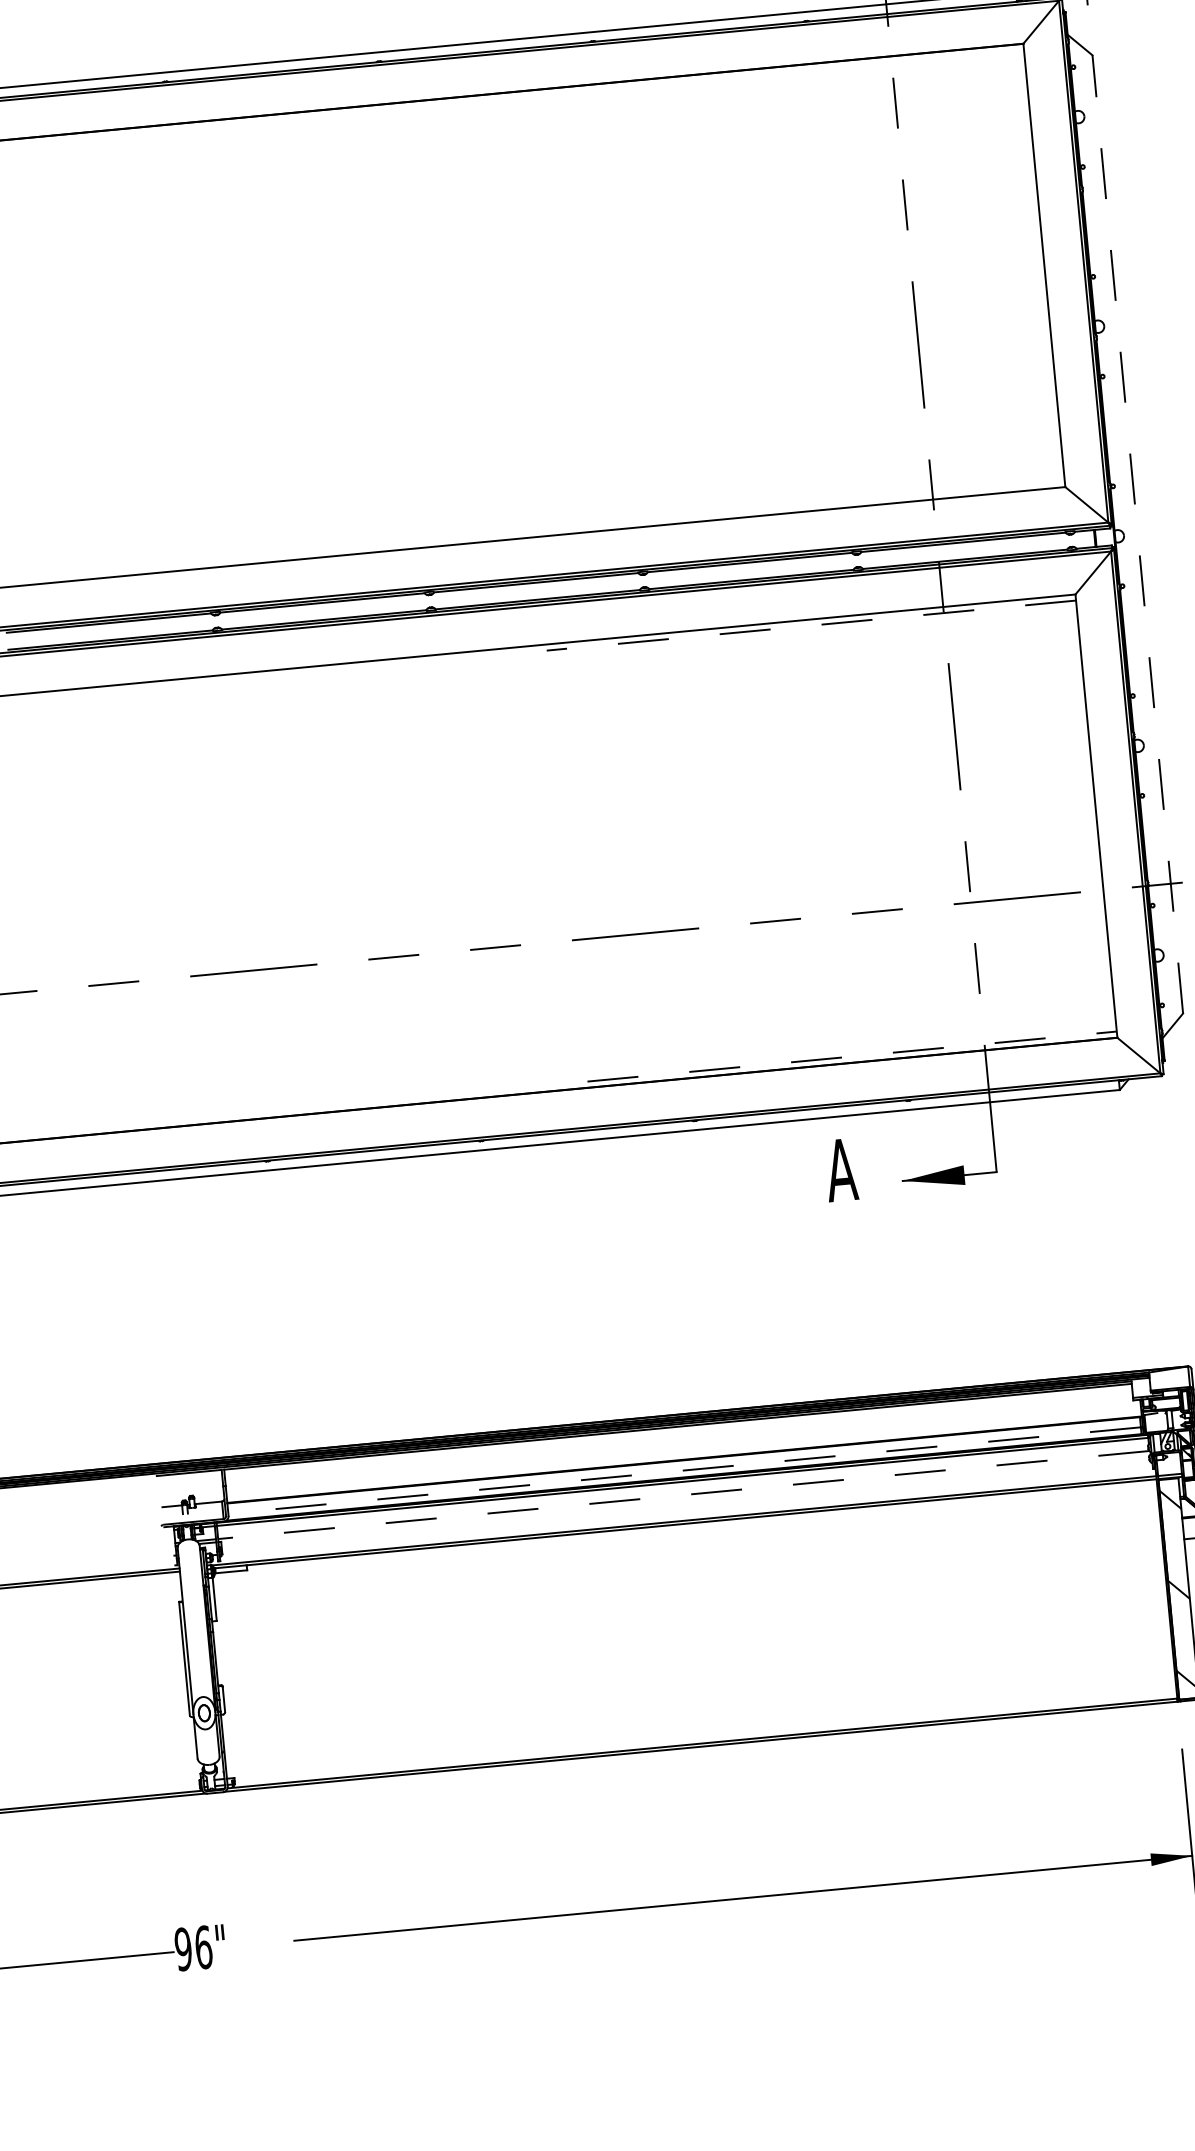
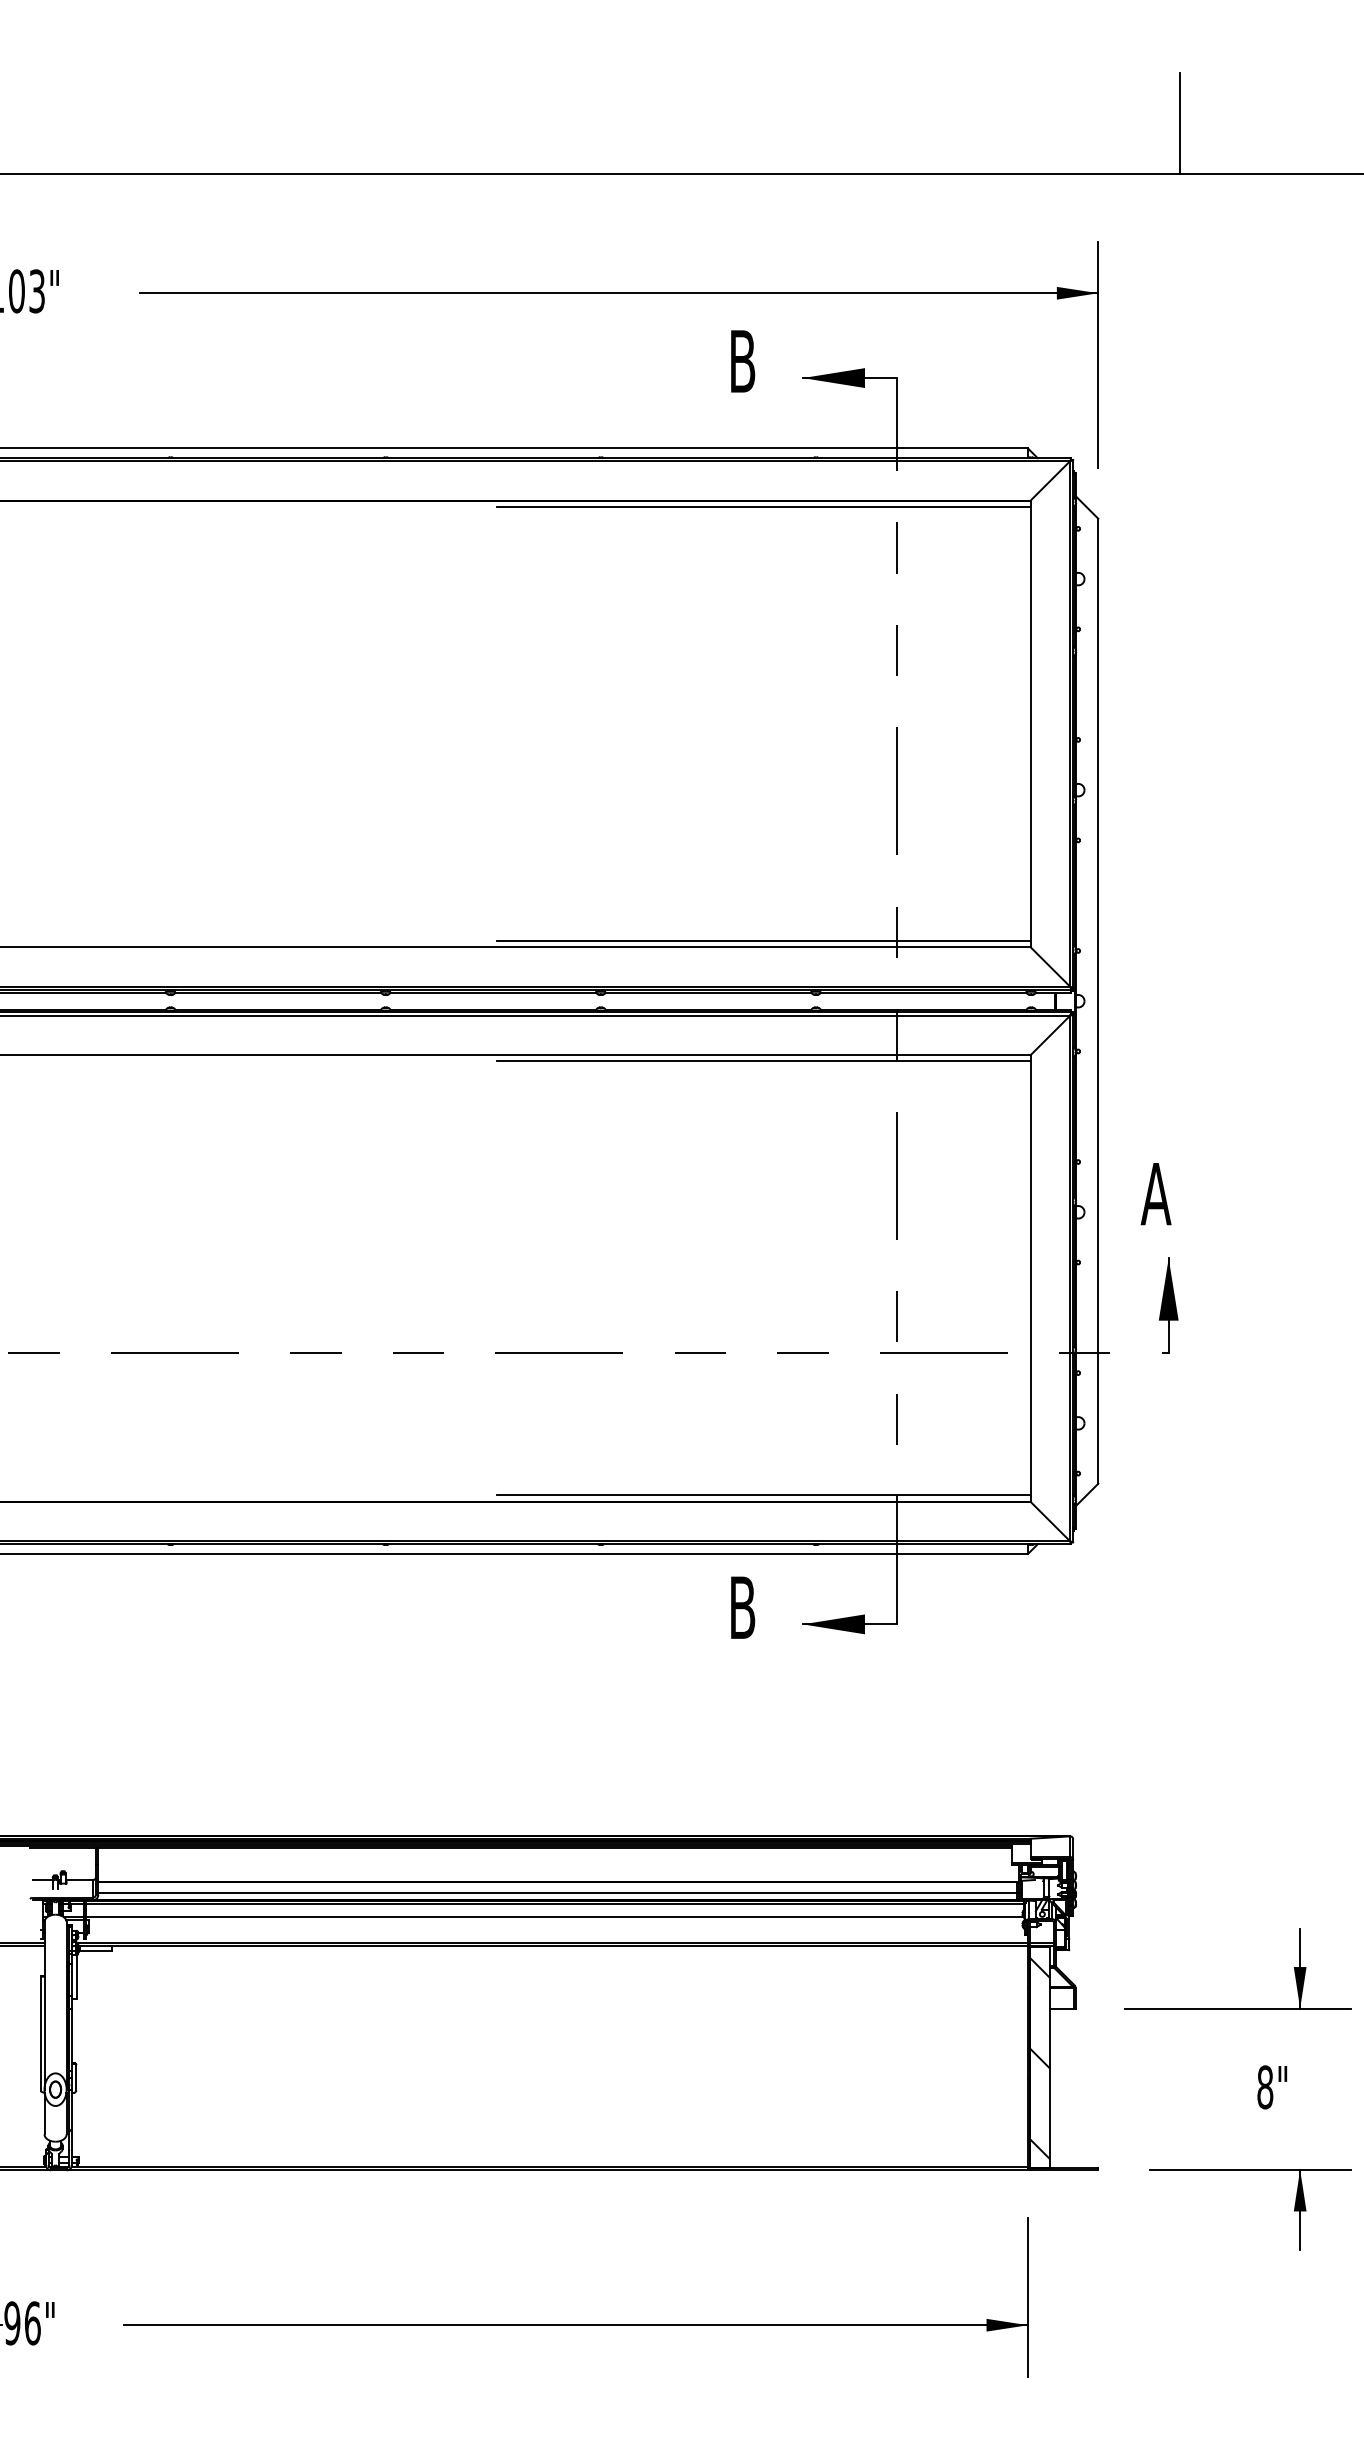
line: (758, 75) -> (763, 507), added
line: (799, 506) -> (763, 941), added
line: (1137, 533) -> (1098, 1000), dashed -> solid
line: (810, 625) -> (763, 1061), dashed -> solid
line: (851, 1056) -> (763, 1495), dashed -> solid
text: (841, 1169) -> (742, 1607), A -> B
line: (684, 1470) -> (557, 1892), dashed -> solid
line: (683, 1495) -> (554, 1917), dashed -> solid

